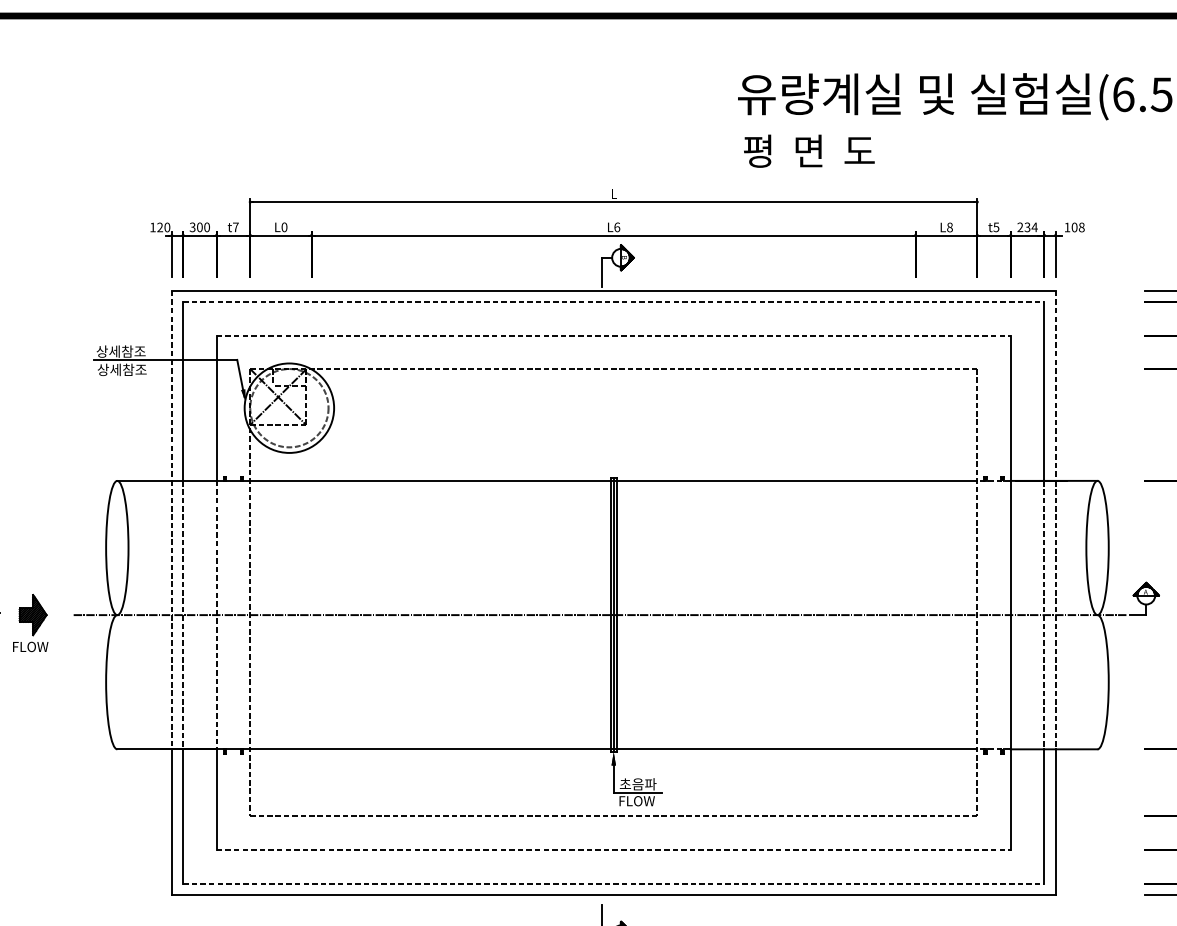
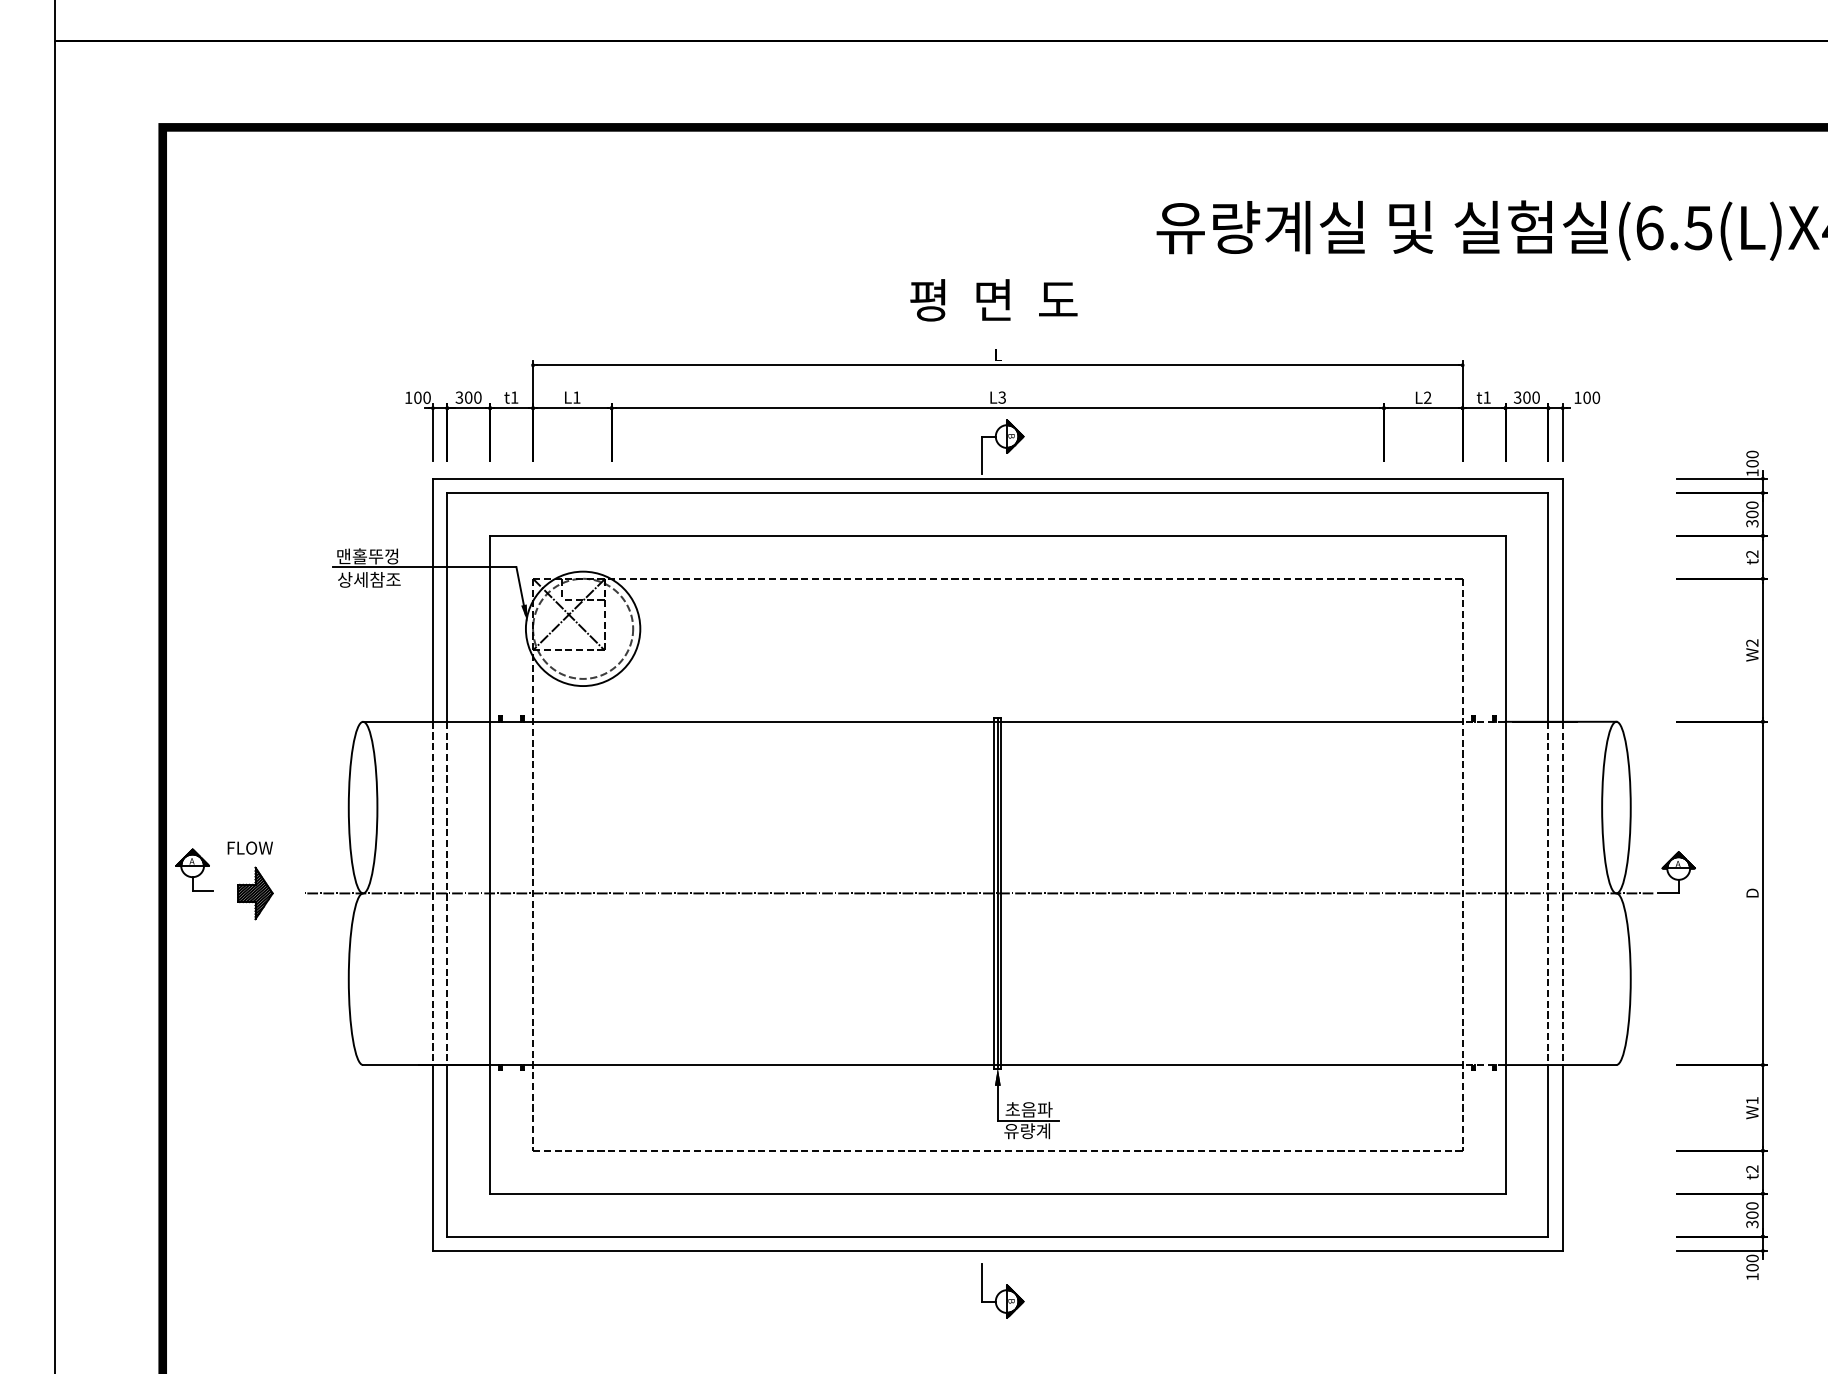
text: (809, 151) -> (993, 300), moved
text: (159, 227) -> (417, 397), 120 -> 100
text: (235, 227) -> (514, 397), t7 -> t1
text: (284, 227) -> (576, 397), L0 -> L1
text: (617, 227) -> (1002, 397), L6 -> L3
text: (949, 227) -> (1427, 397), L8 -> L2
text: (995, 227) -> (1486, 397), t5 -> t1
text: (1027, 227) -> (1526, 397), 234 -> 300
text: (1081, 227) -> (1596, 397), 108 -> 100
line: (613, 302) -> (997, 493), dashed -> solid
line: (613, 335) -> (997, 535), dashed -> solid
text: (120, 351) -> (367, 556), 상세참조 -> 맨홀뚜껑
line: (171, 386) -> (432, 600), dashed -> solid
line: (1055, 386) -> (1562, 600), dashed -> solid
line: (216, 615) -> (490, 893), dashed -> solid
text: (30, 646) -> (249, 847), moved
text: (636, 801) -> (1027, 1131), FLOW -> 유량계
line: (613, 849) -> (997, 1193), dashed -> solid
line: (613, 883) -> (997, 1236), dashed -> solid

